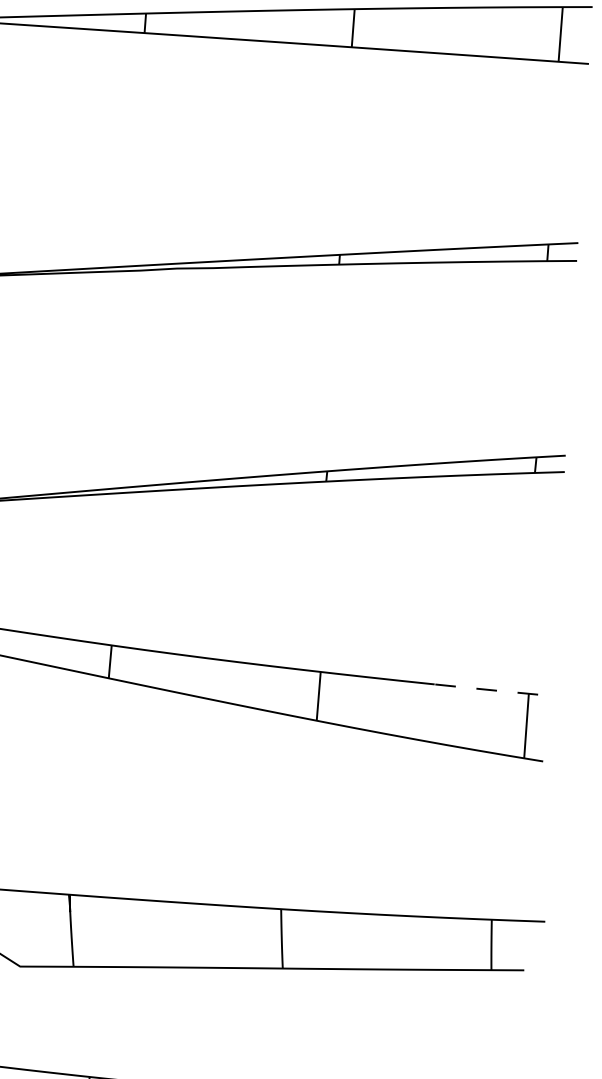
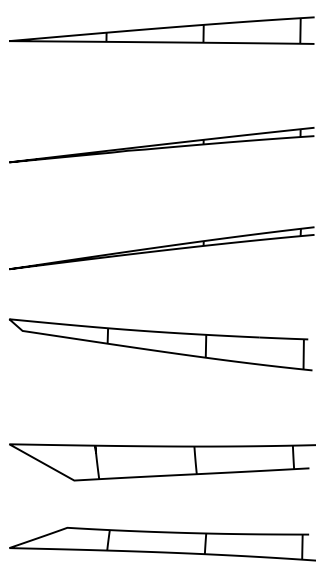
line: (487, 689) -> (284, 338), dashed -> solid

